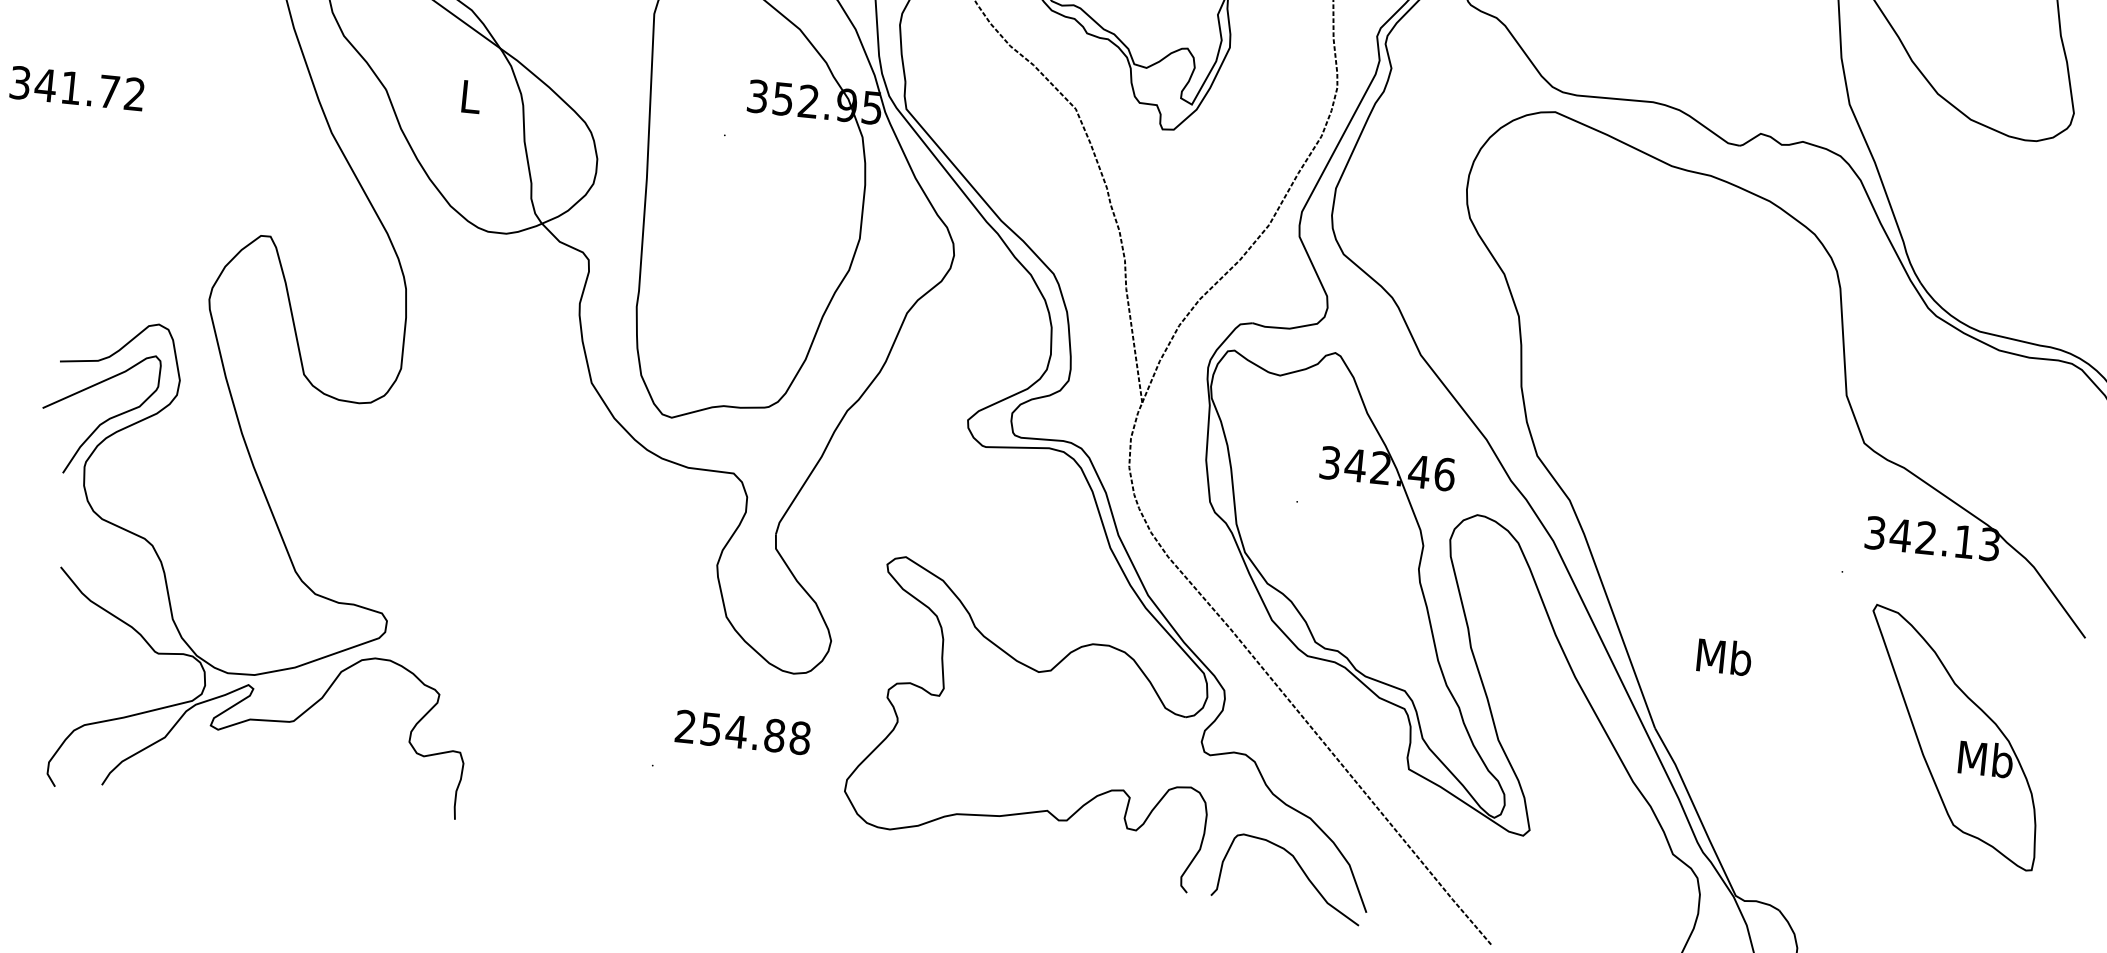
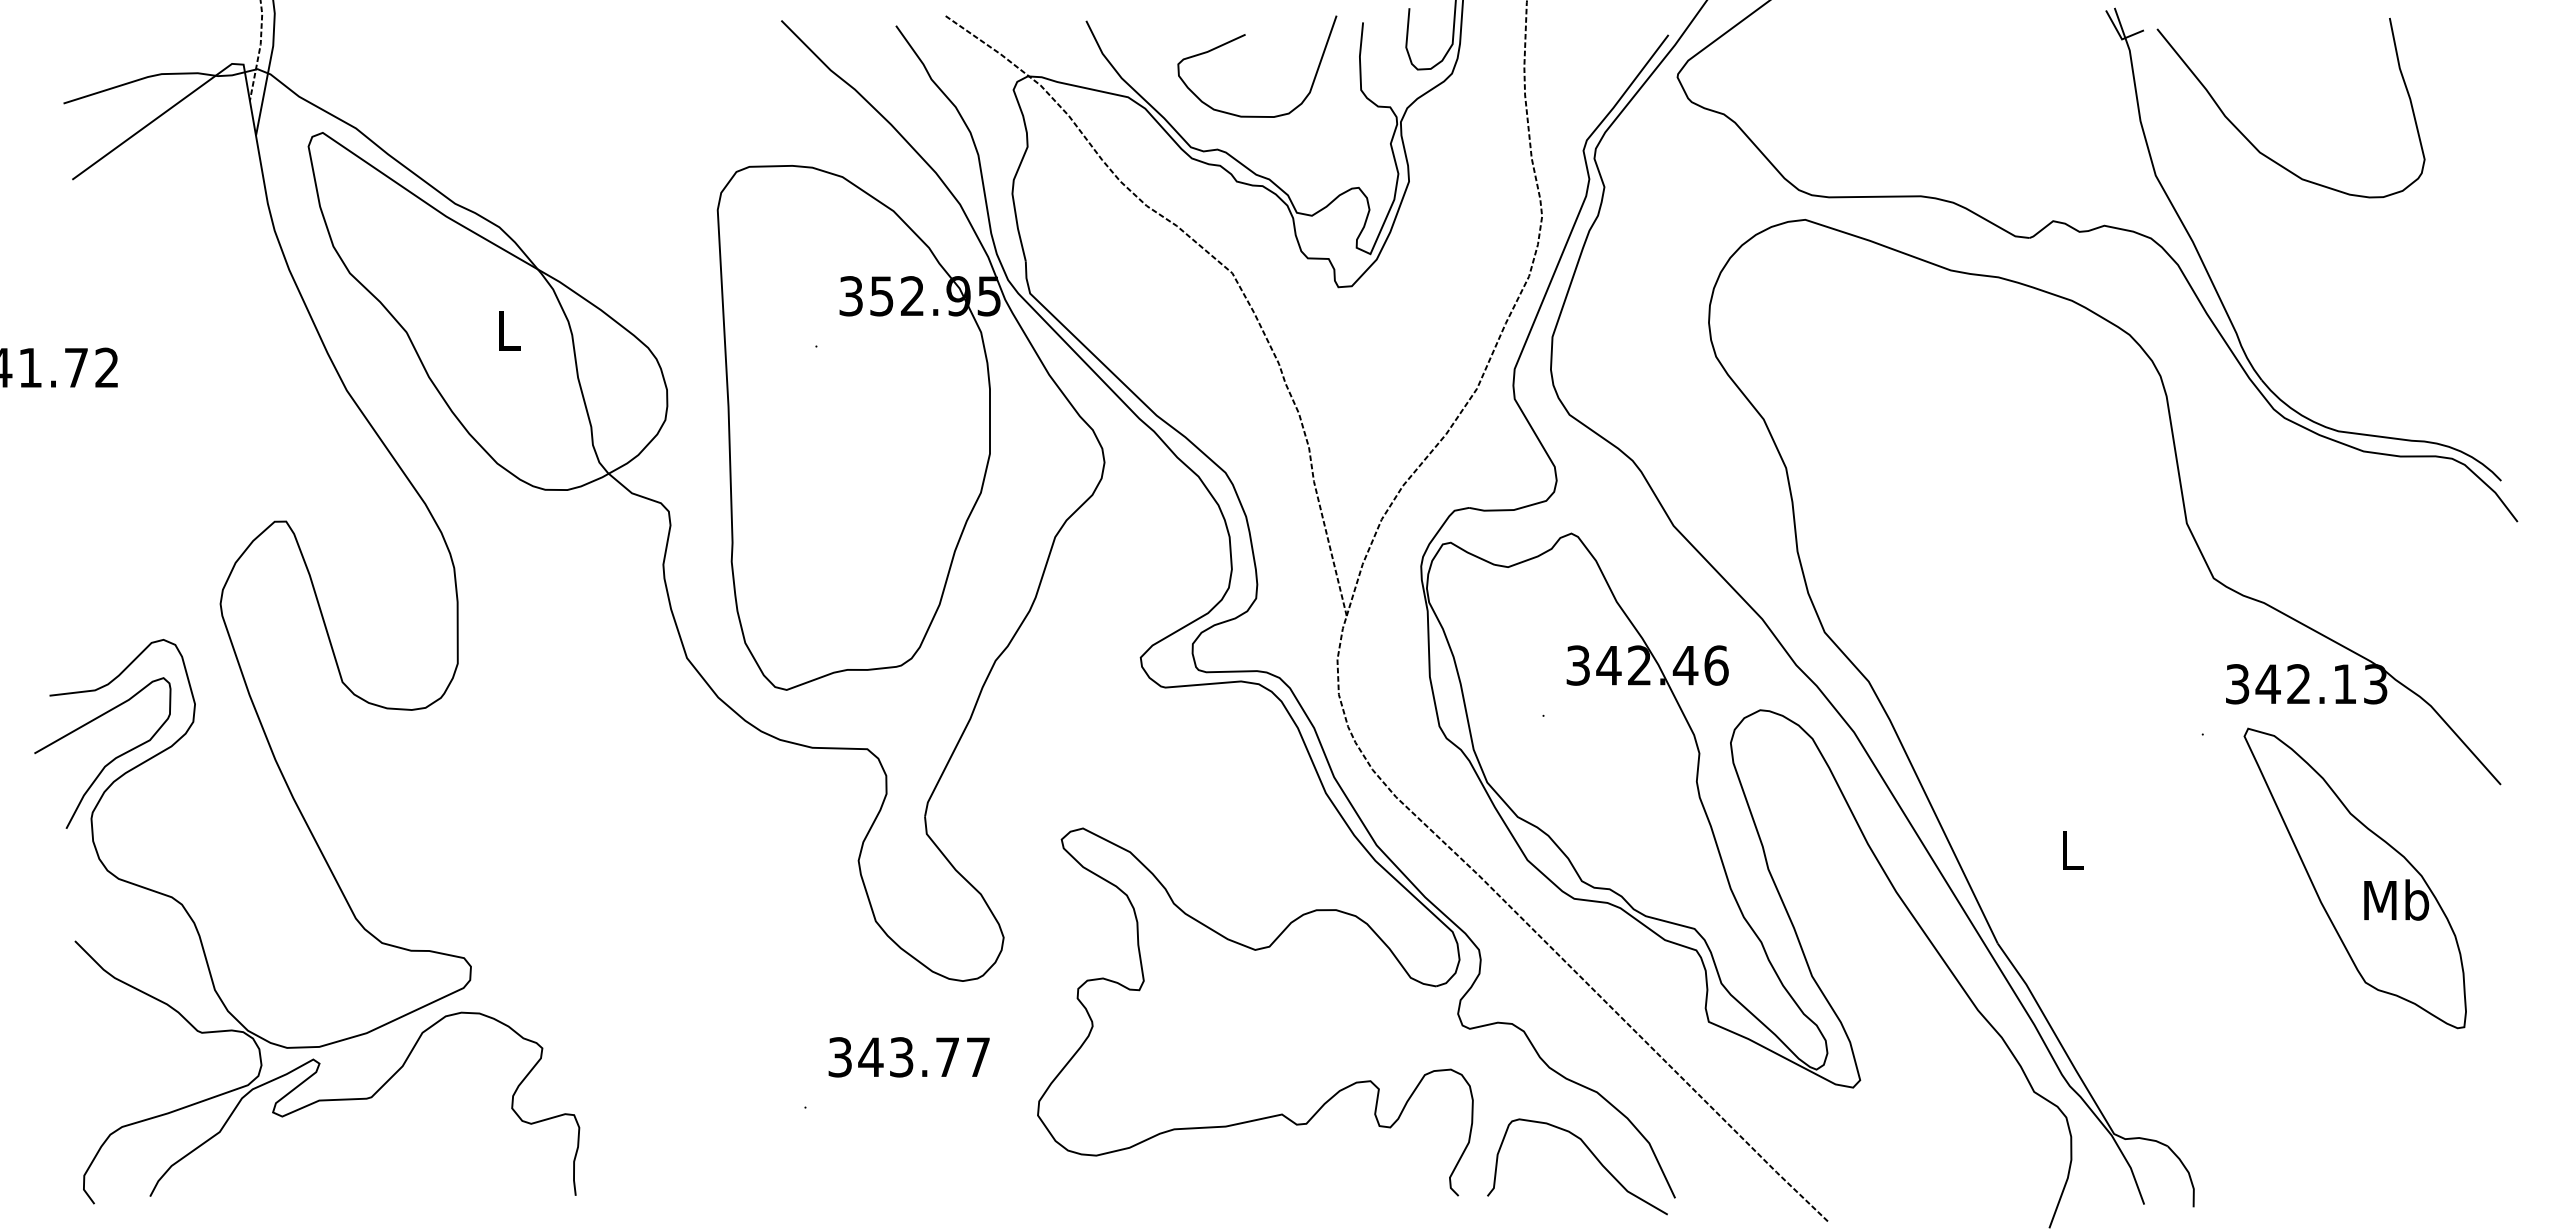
text: (1723, 656) -> (2071, 849), Mb -> L
text: (743, 732) -> (909, 1057), 254.88 -> 343.77
part: (1952, 737) -> (2354, 878), moved

